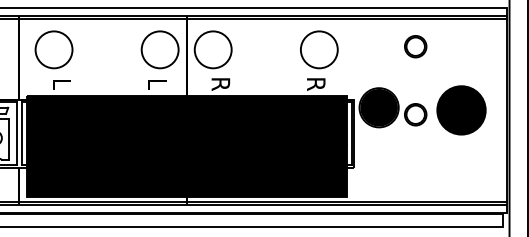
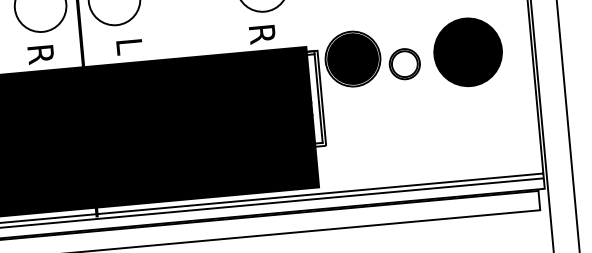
text: (157, 84) -> (41, 54), L -> R
text: (220, 84) -> (129, 46), R -> L

